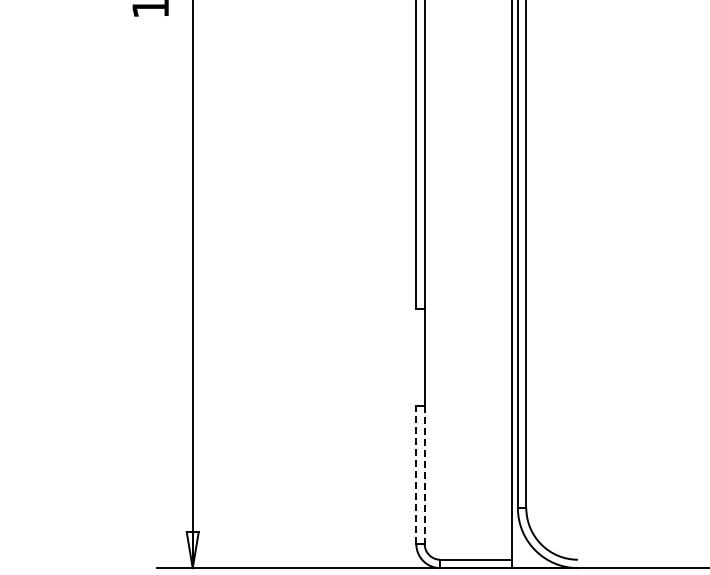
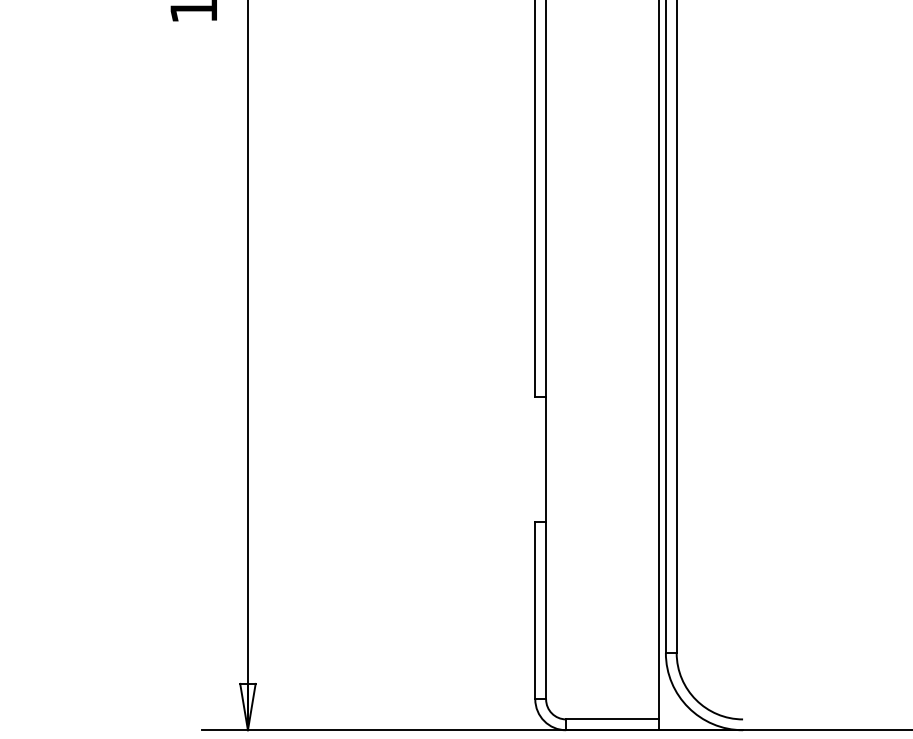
line: (416, 474) -> (535, 609), dashed -> solid
line: (424, 475) -> (545, 611), dashed -> solid

